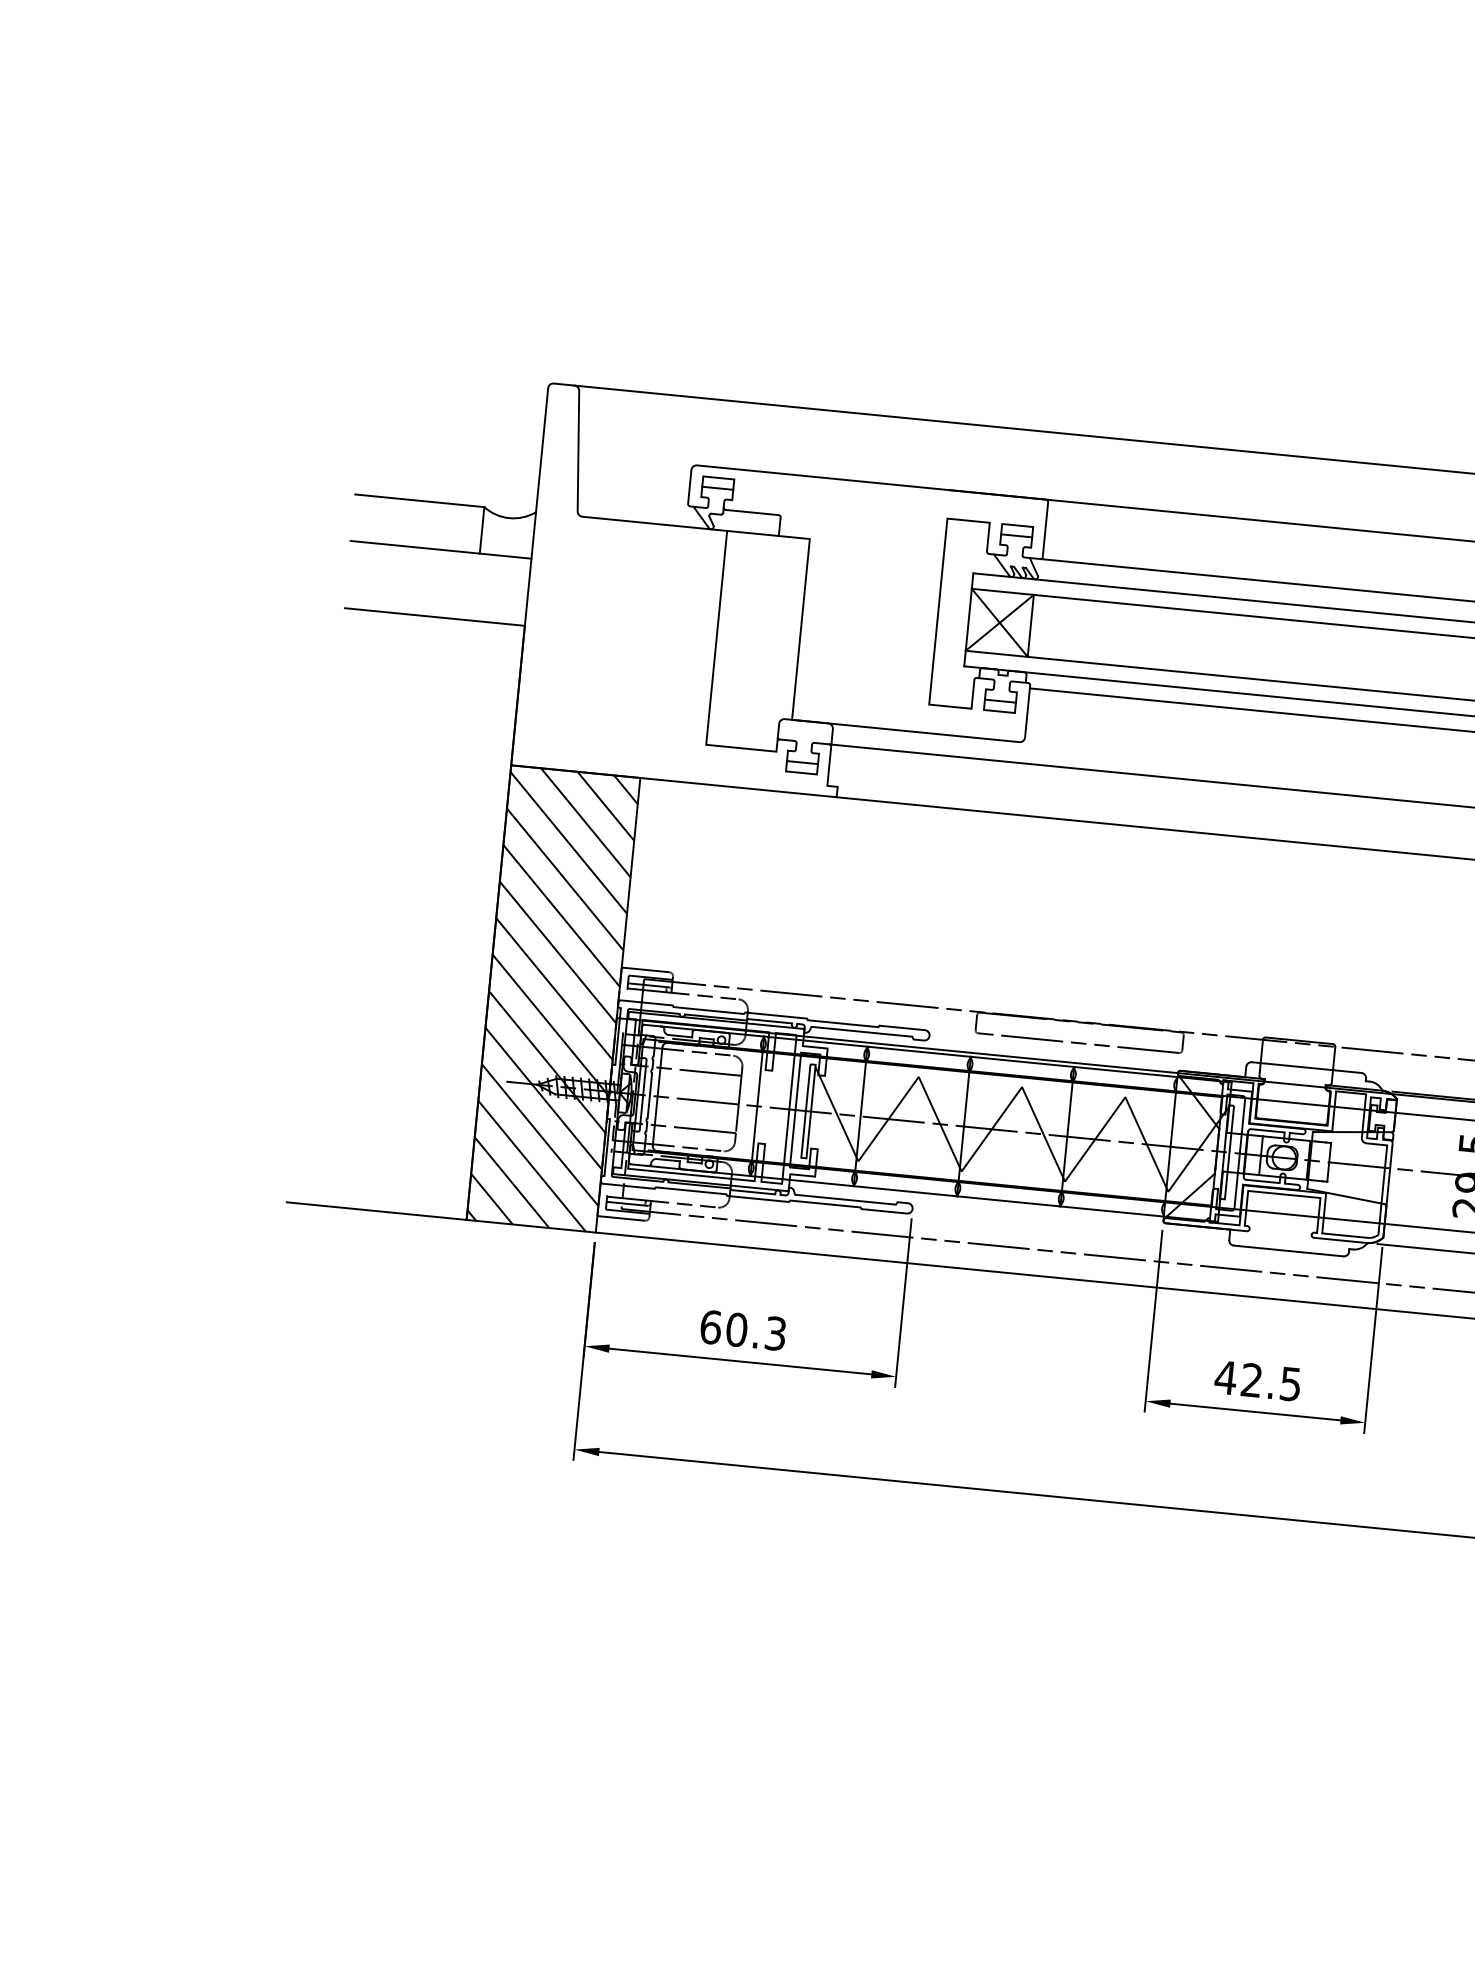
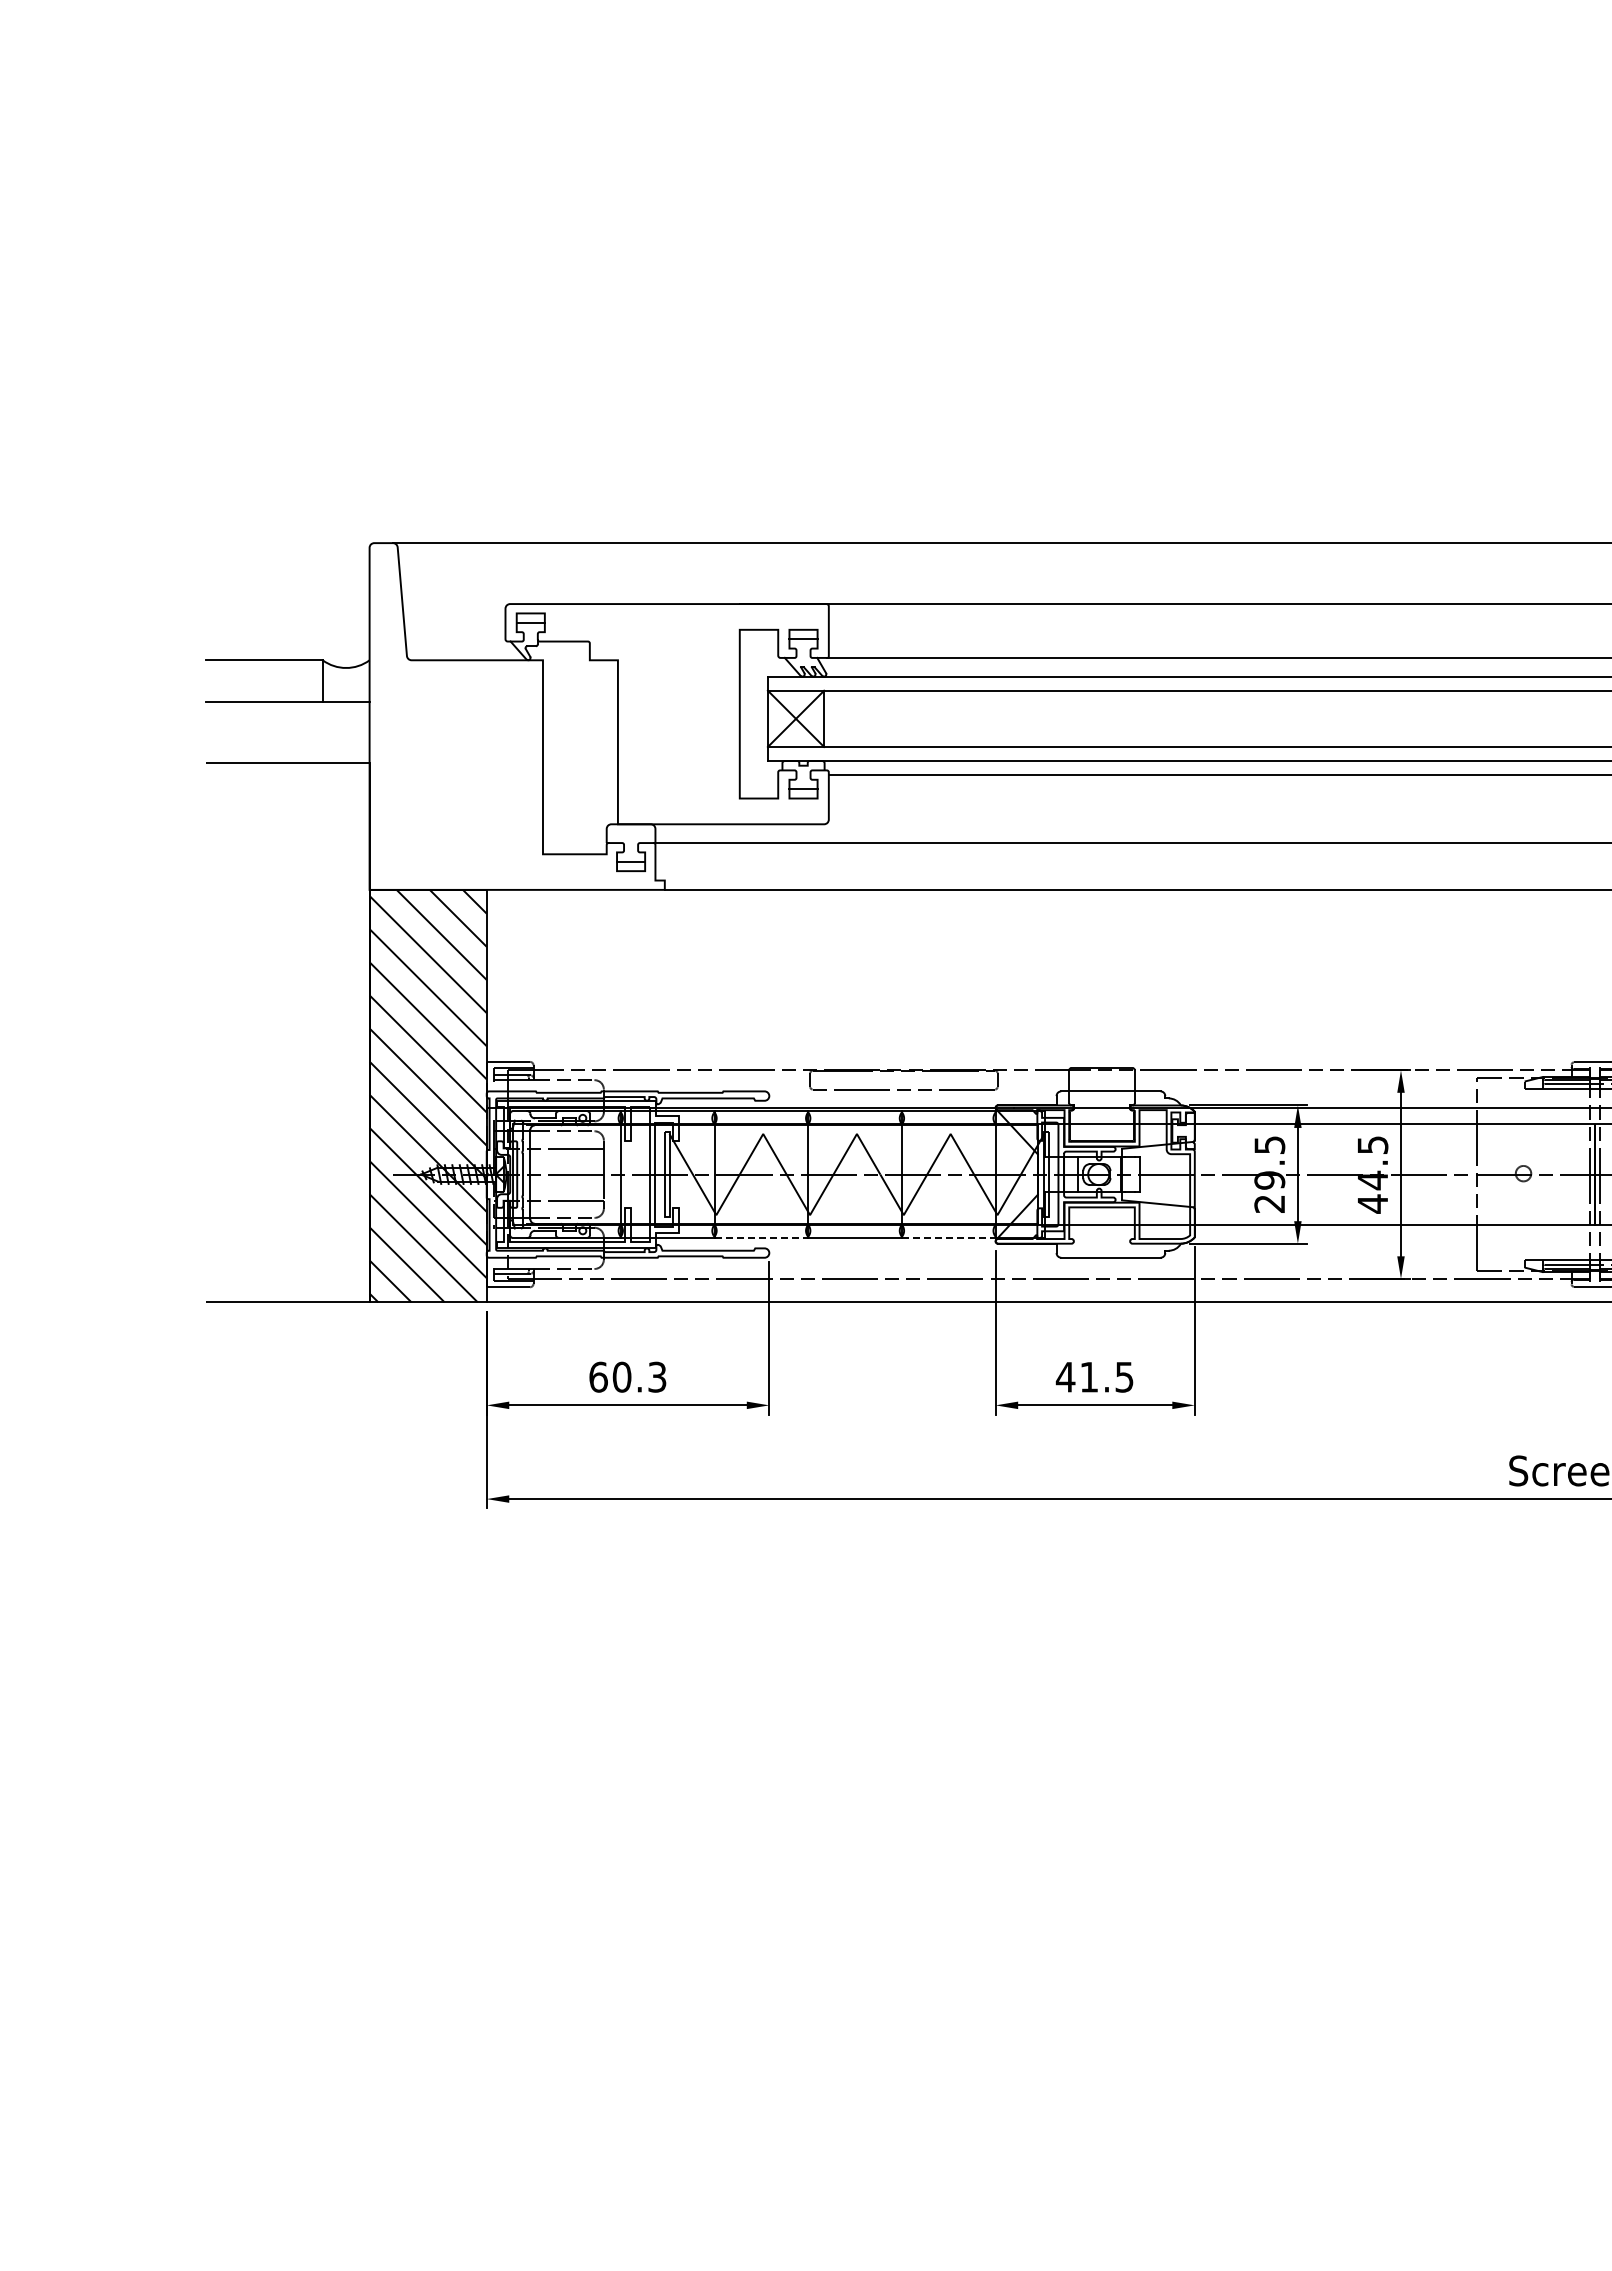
line: (751, 533) -> (565, 660), removed
line: (905, 1190) -> (761, 1237), solid -> dashed
line: (1111, 1211) -> (948, 1237), solid -> dashed
text: (1251, 1379) -> (1088, 1376), 42.5 -> 41.5

